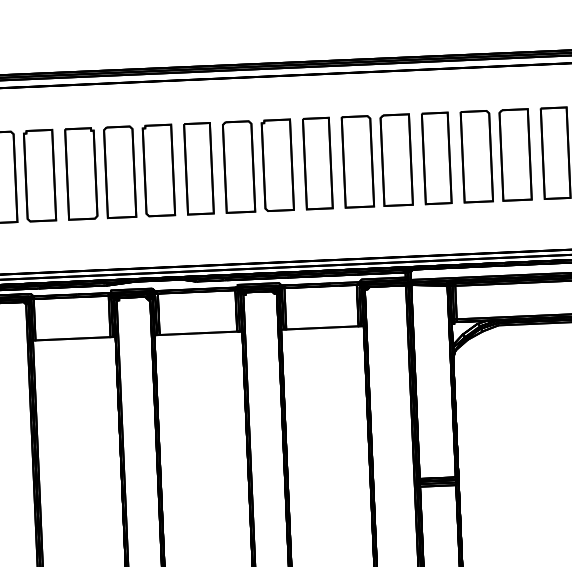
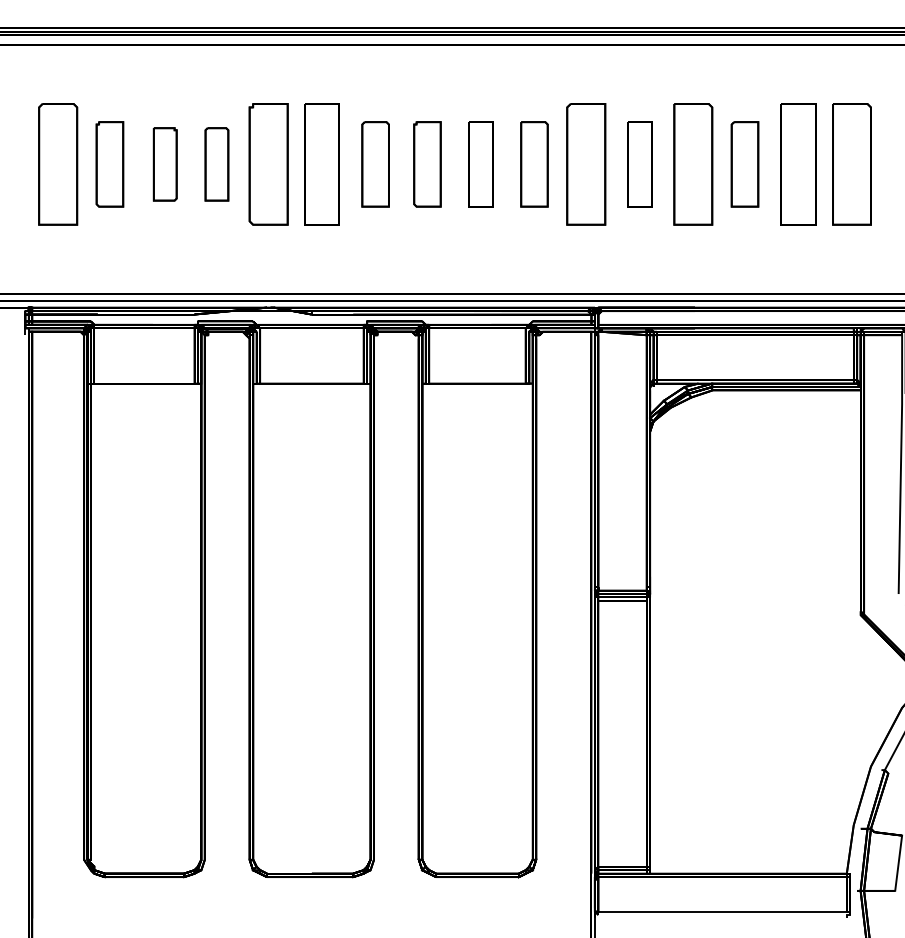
part: (515, 155) -> (744, 164), size x0.7
part: (436, 158) -> (639, 164), size x0.7
part: (357, 161) -> (534, 164), size x0.7
part: (317, 163) -> (480, 164), size x0.7
part: (277, 165) -> (427, 164), size x0.7
part: (238, 167) -> (375, 164), size x0.7
part: (119, 172) -> (216, 164), size x0.6
part: (81, 174) -> (165, 164), size x0.6
part: (39, 175) -> (109, 164), size x0.7

